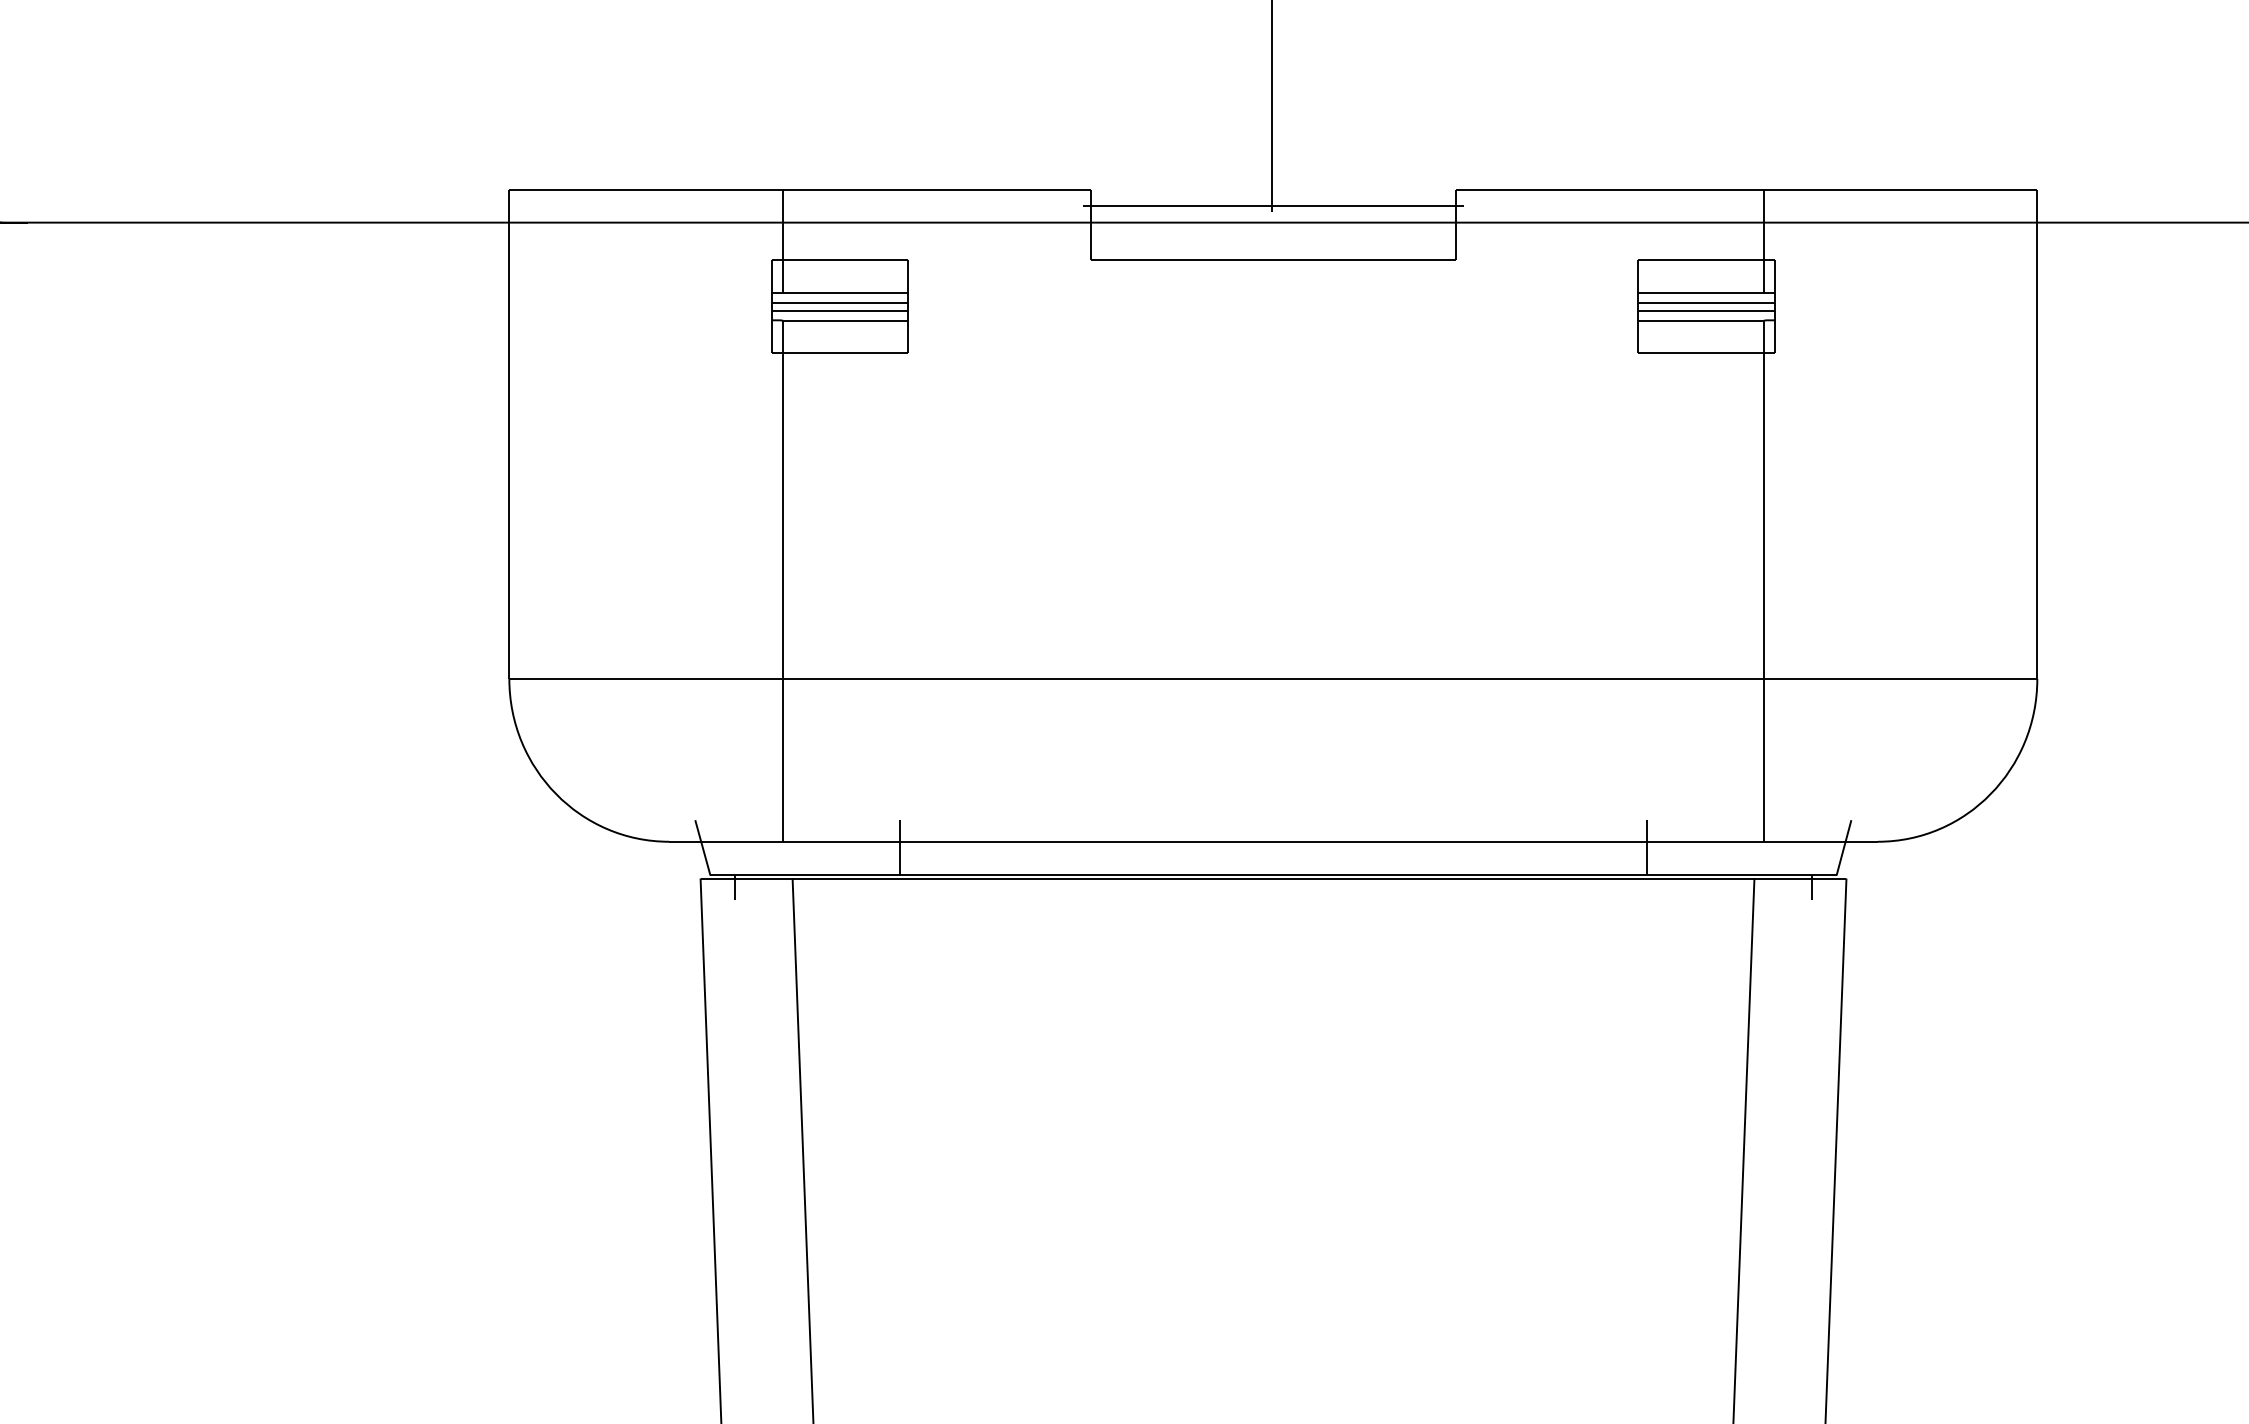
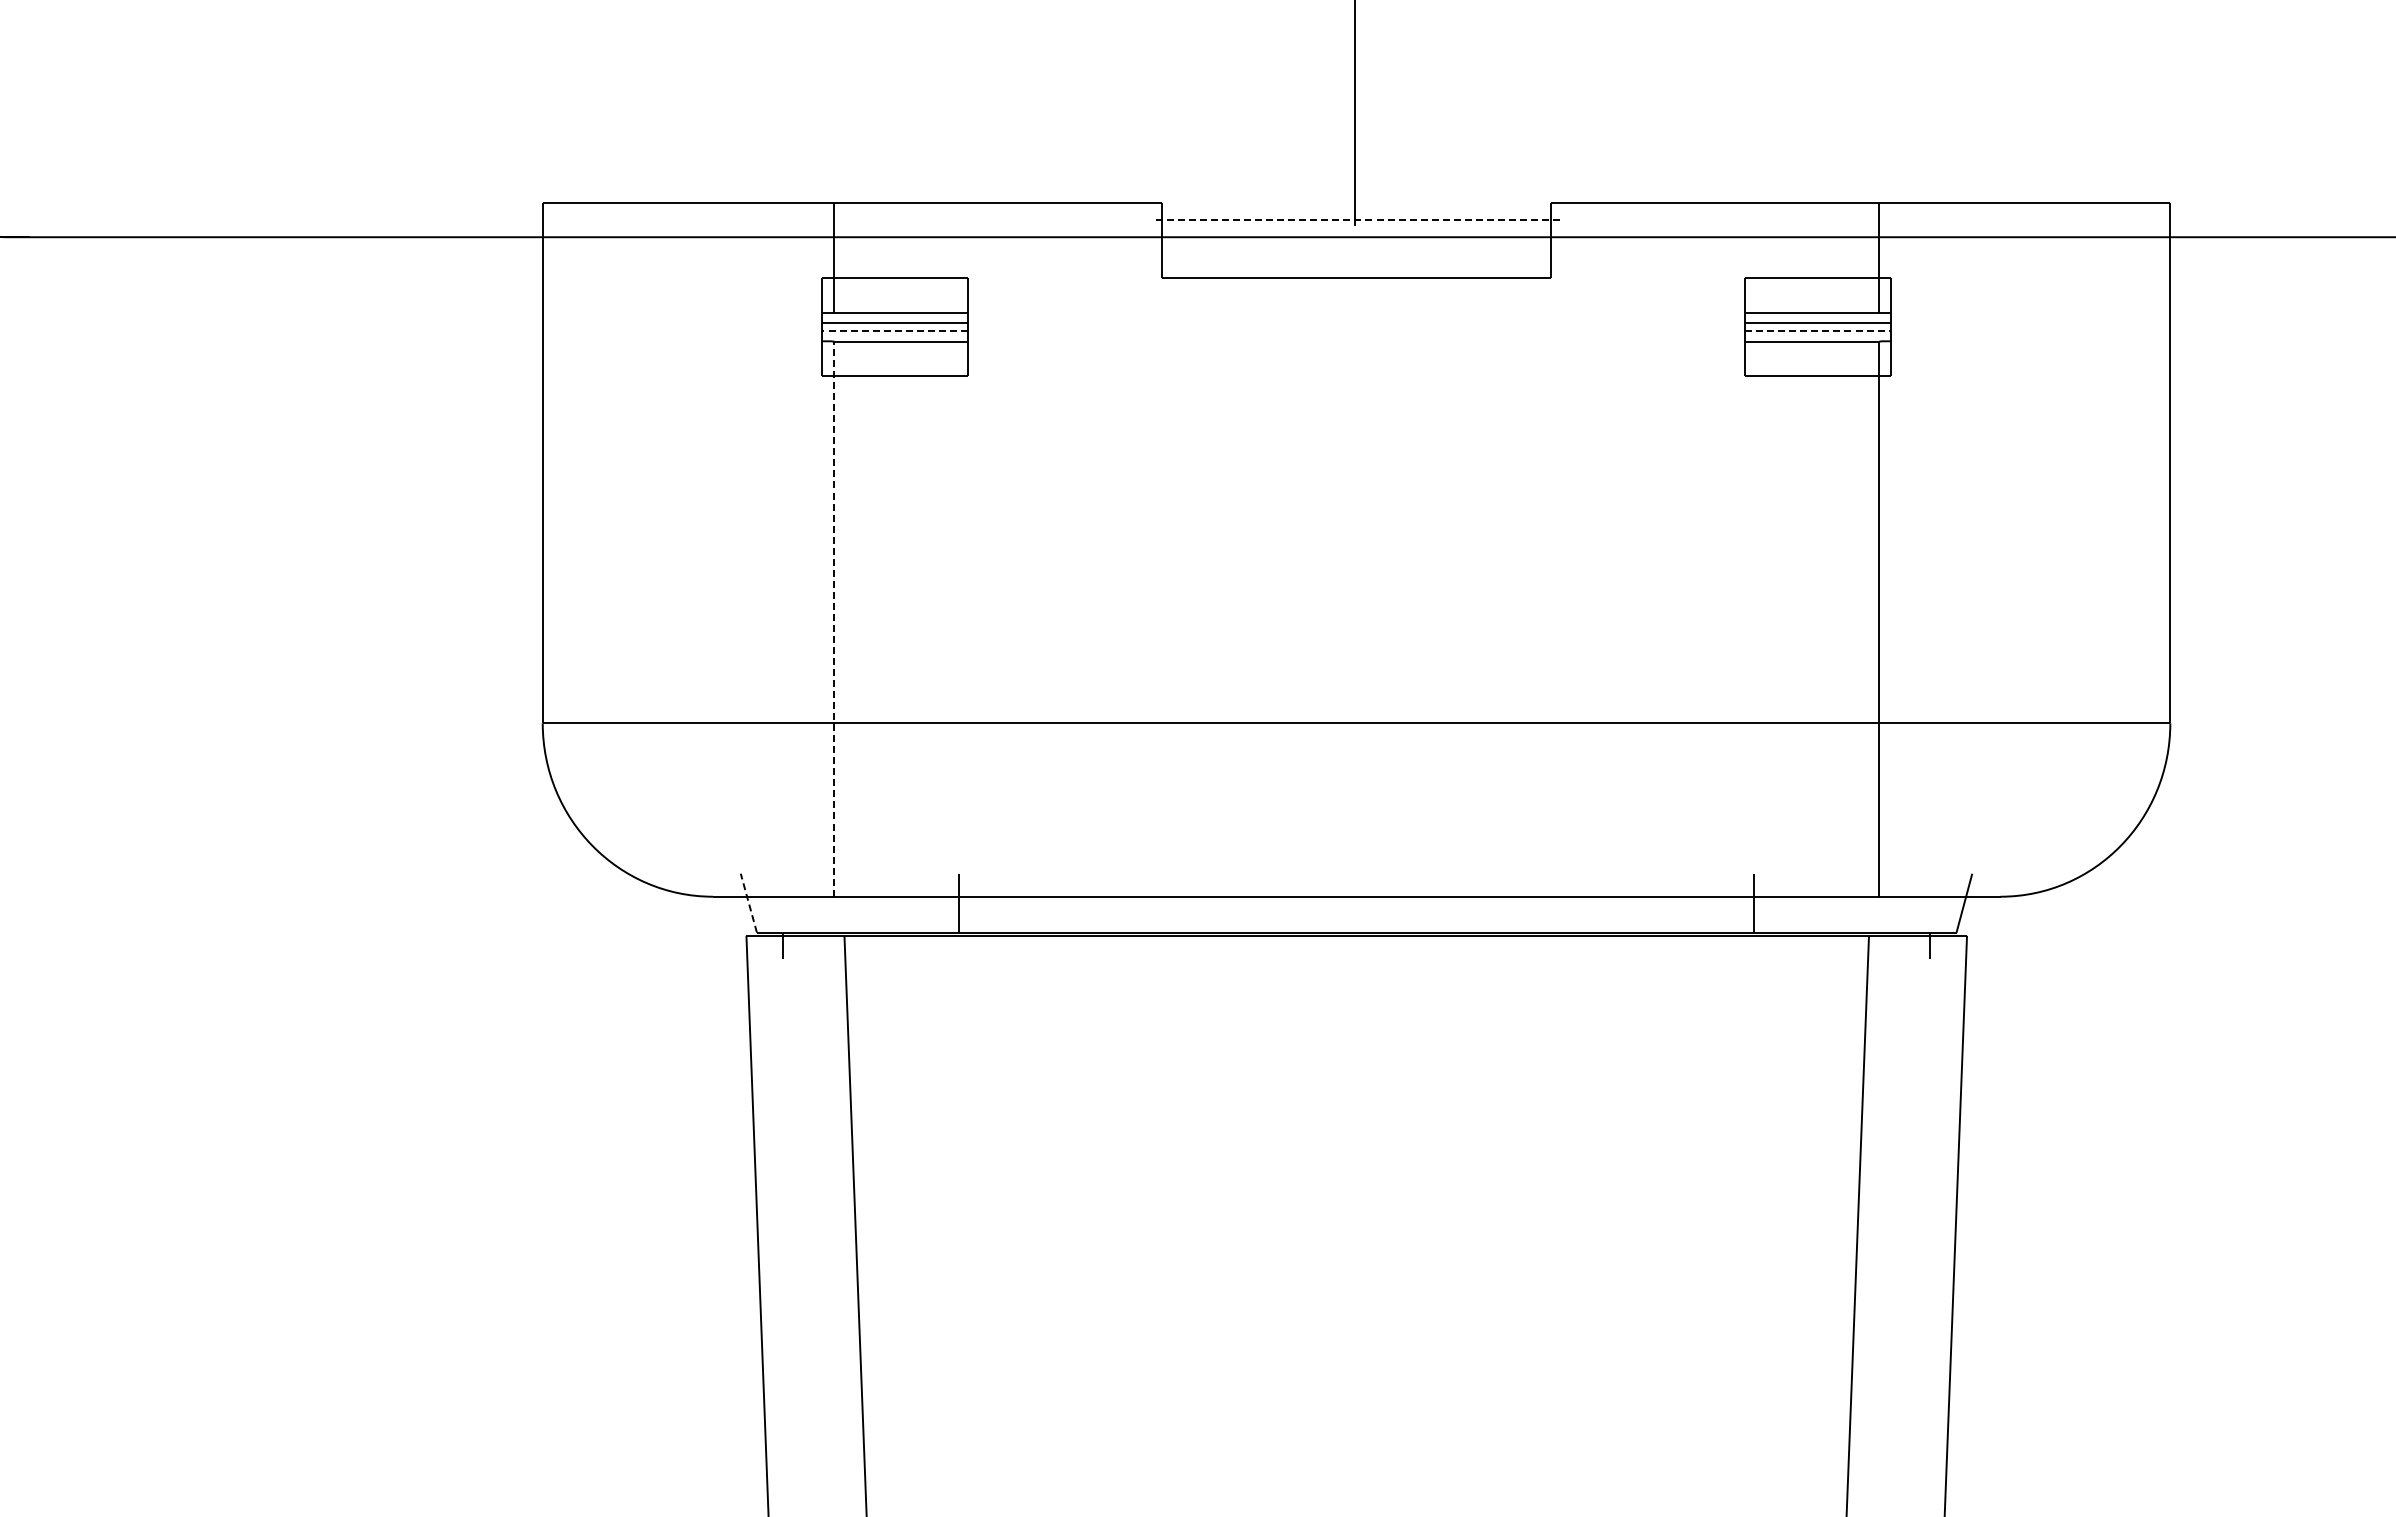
line: (1273, 205) -> (1356, 219), solid -> dashed
line: (840, 311) -> (895, 331), solid -> dashed
line: (1707, 311) -> (1818, 331), solid -> dashed
line: (783, 581) -> (834, 619), solid -> dashed
line: (702, 848) -> (748, 903), solid -> dashed

